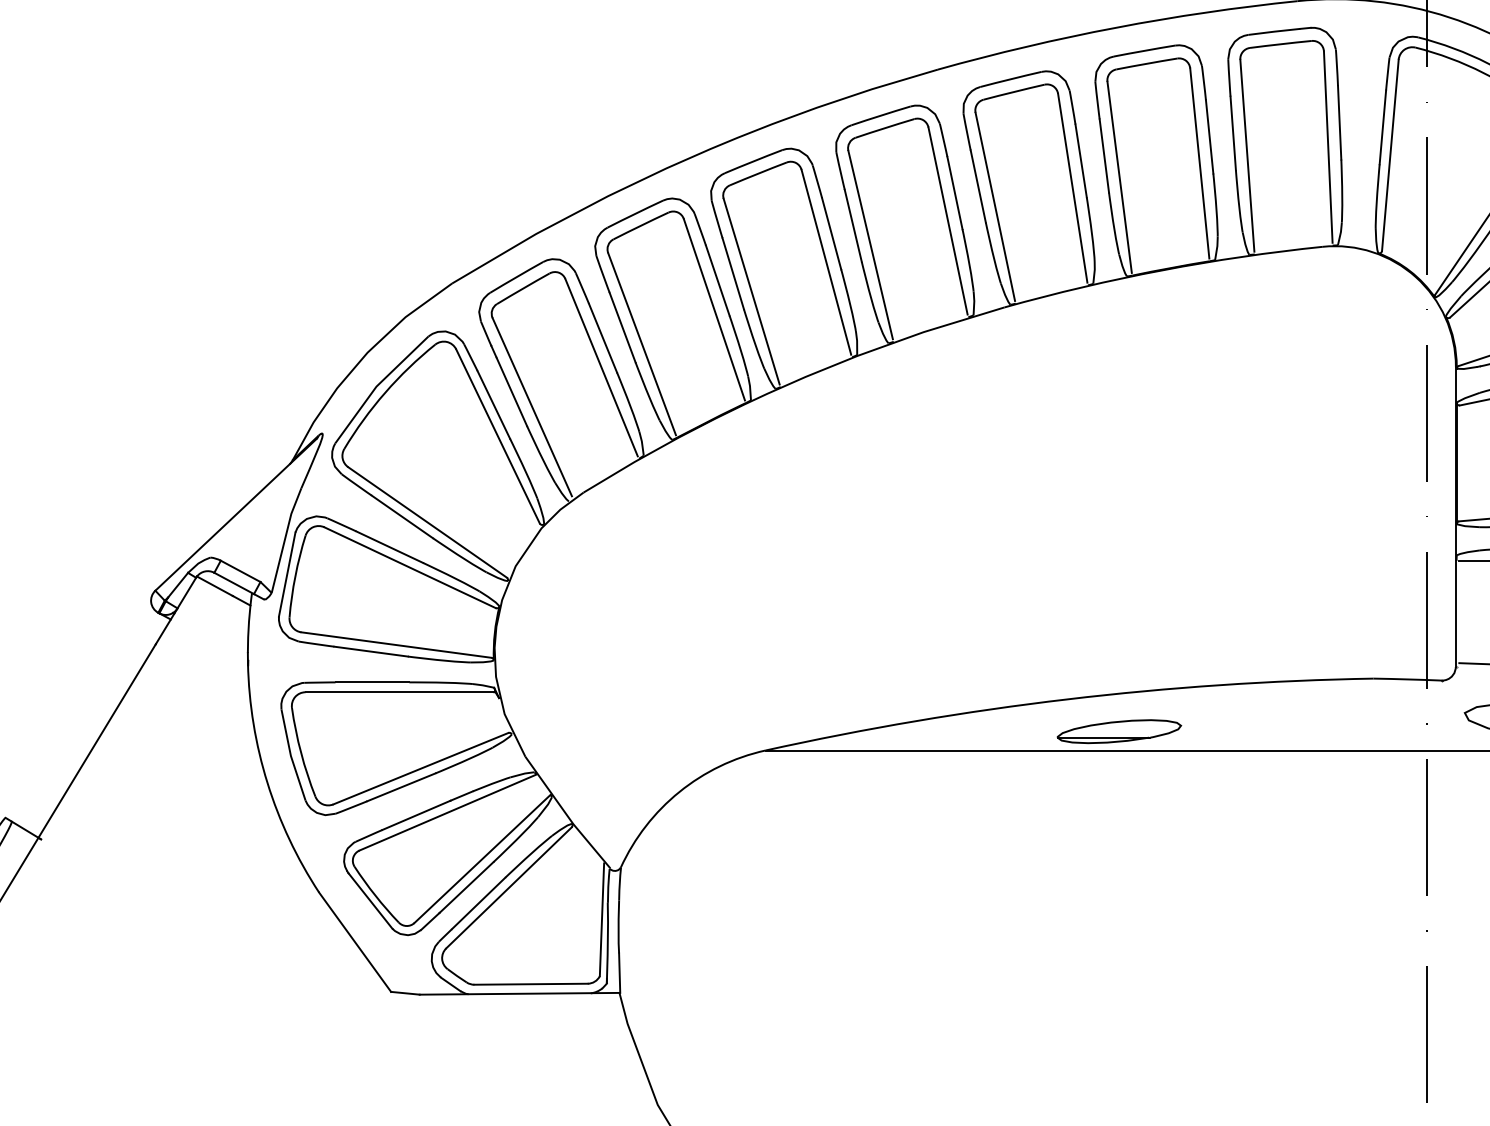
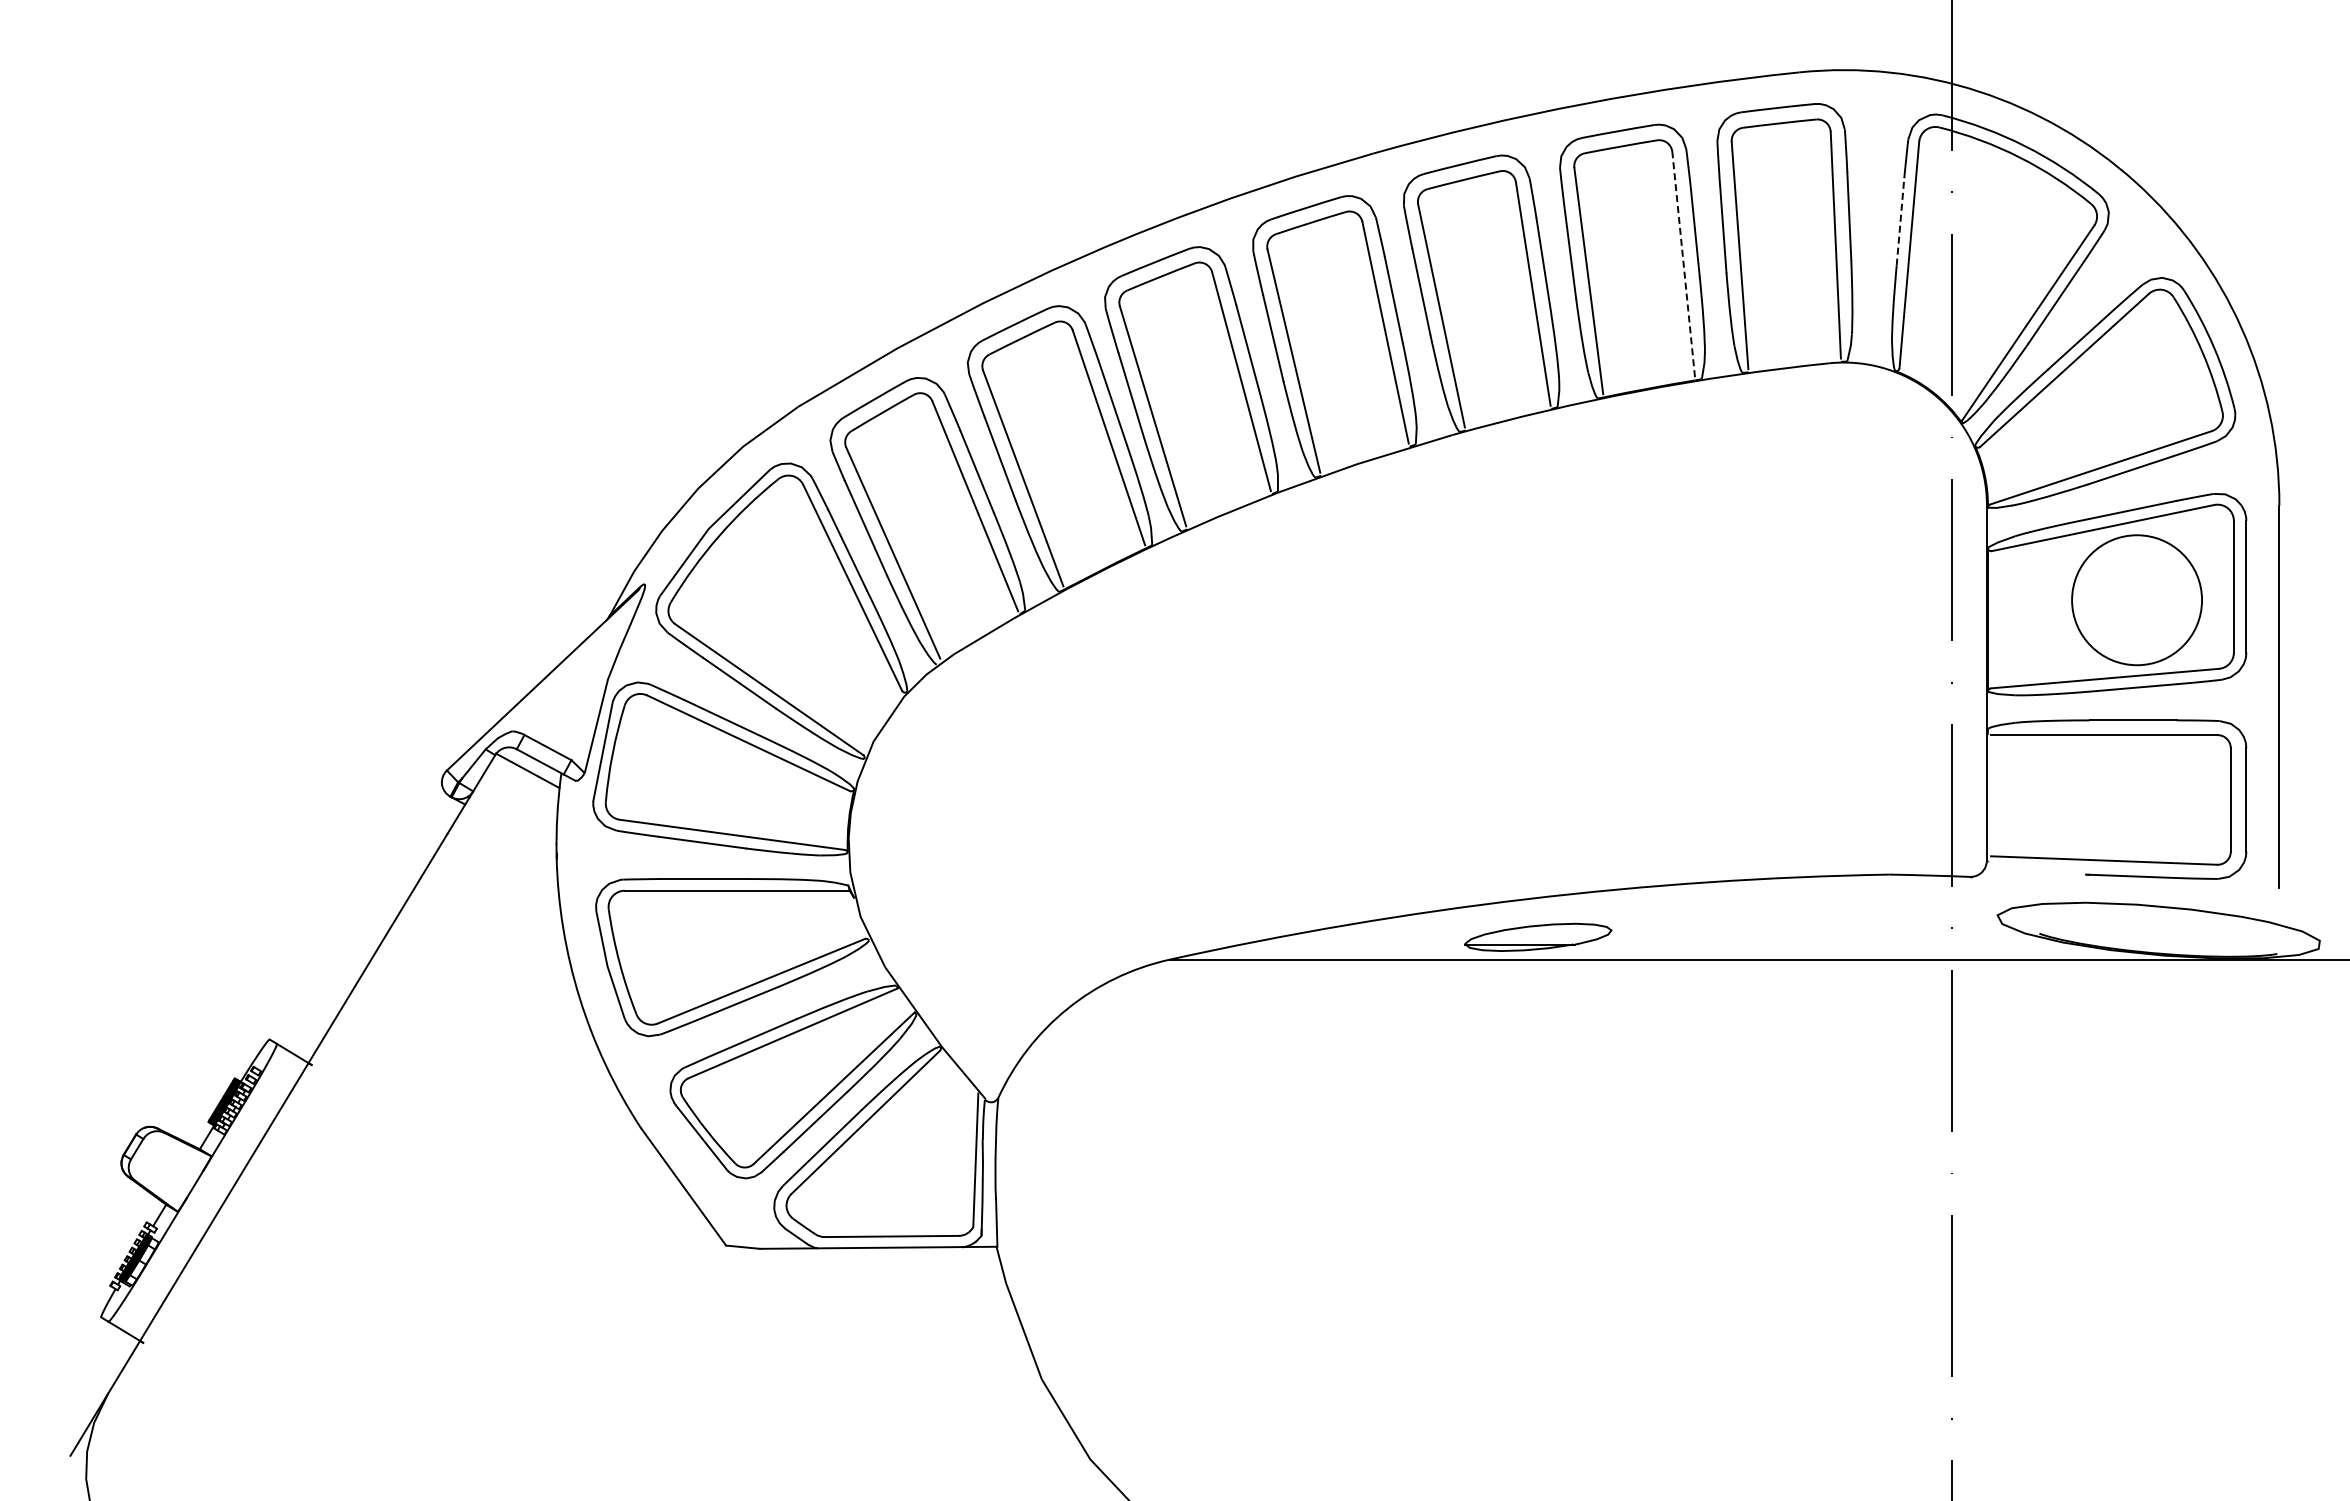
line: (1382, 127) -> (1900, 221), solid -> dashed
line: (1199, 163) -> (1683, 264), solid -> dashed
part: (1119, 730) -> (1538, 936), moved

